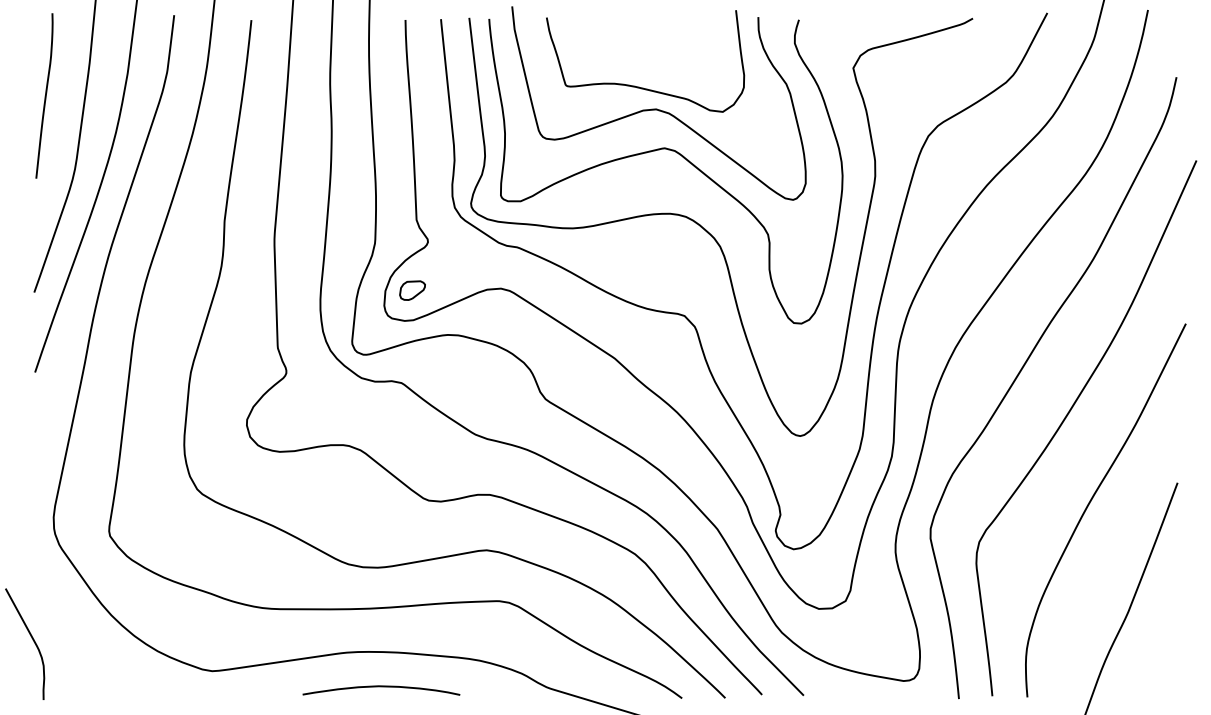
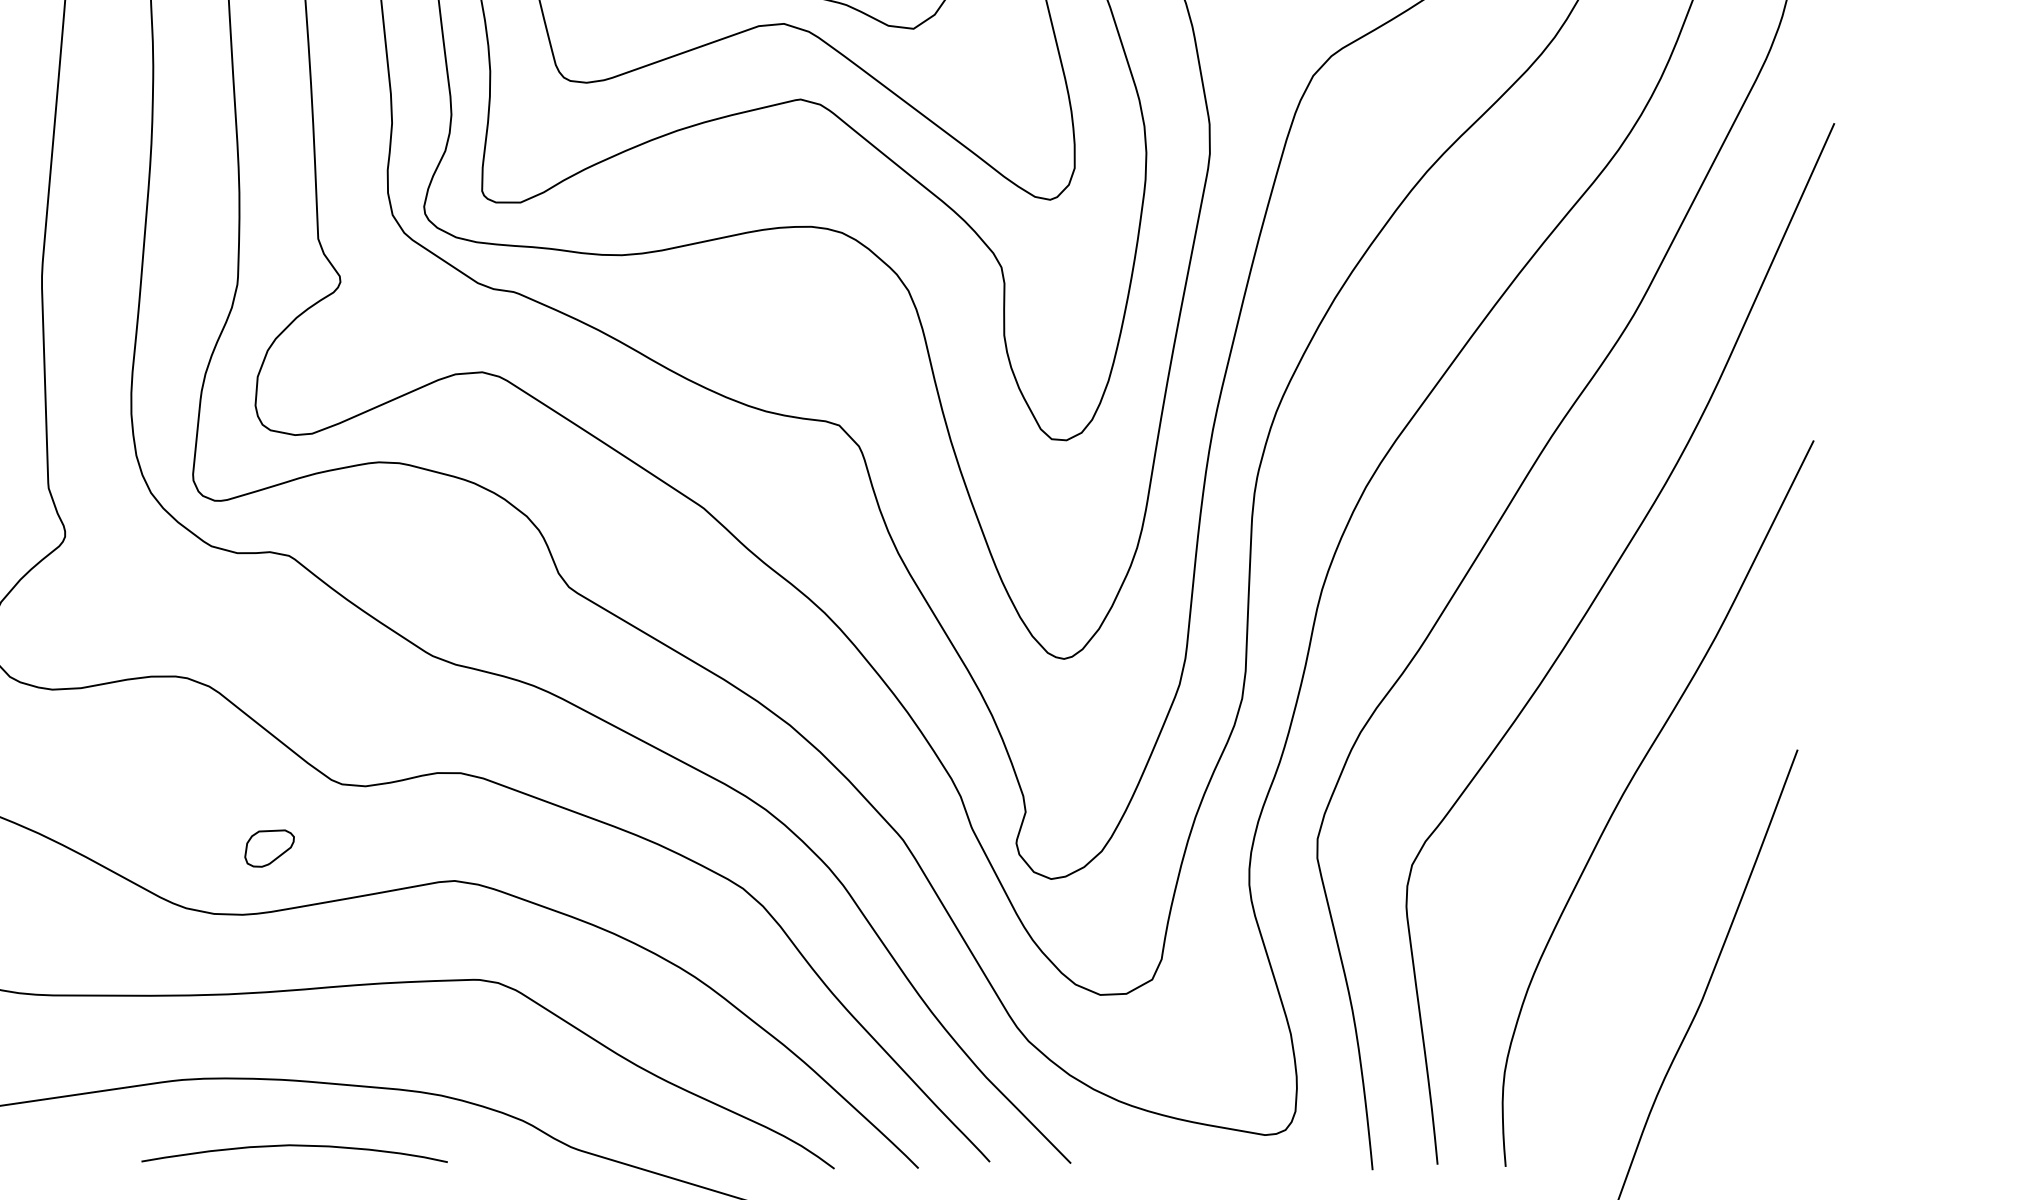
part: (412, 290) -> (269, 848), moved
curve: (381, 687) -> (294, 1147), moved

